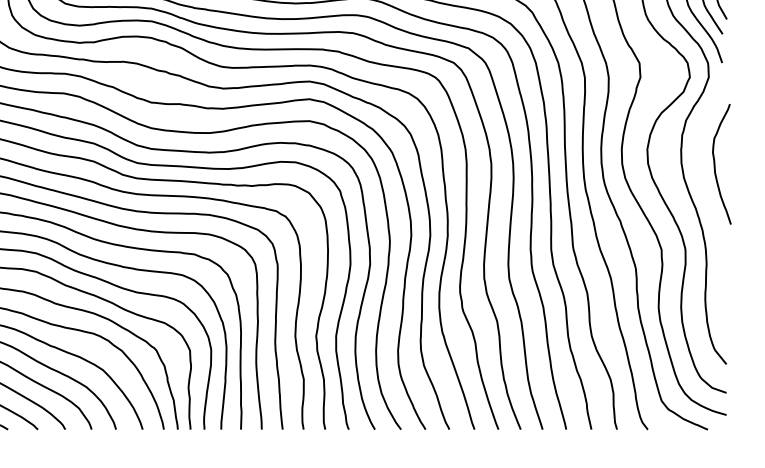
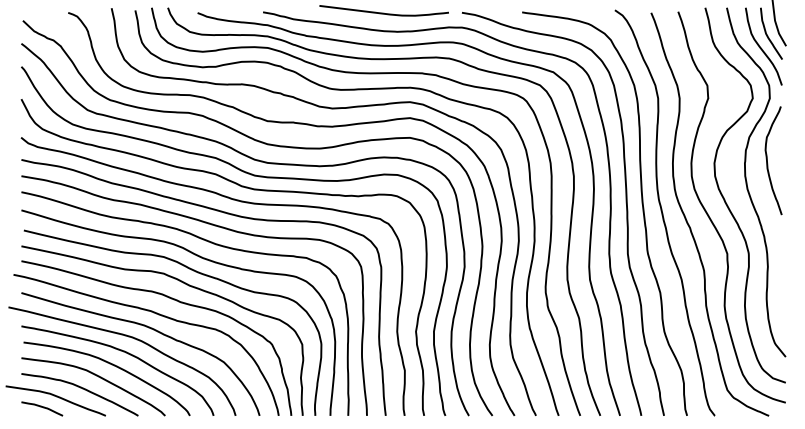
curve: (716, 167) -> (768, 163), moved

